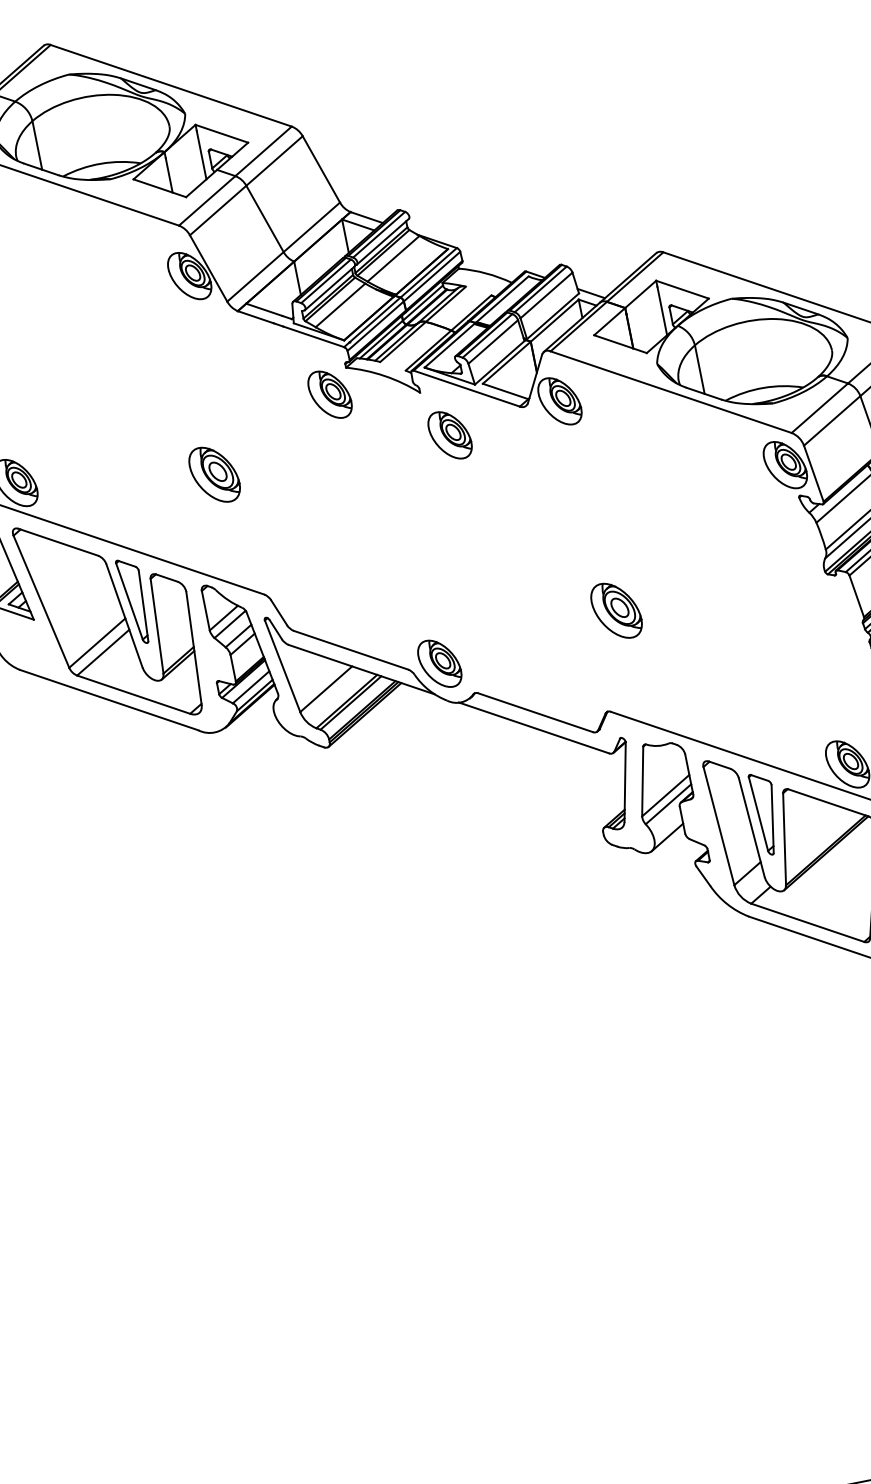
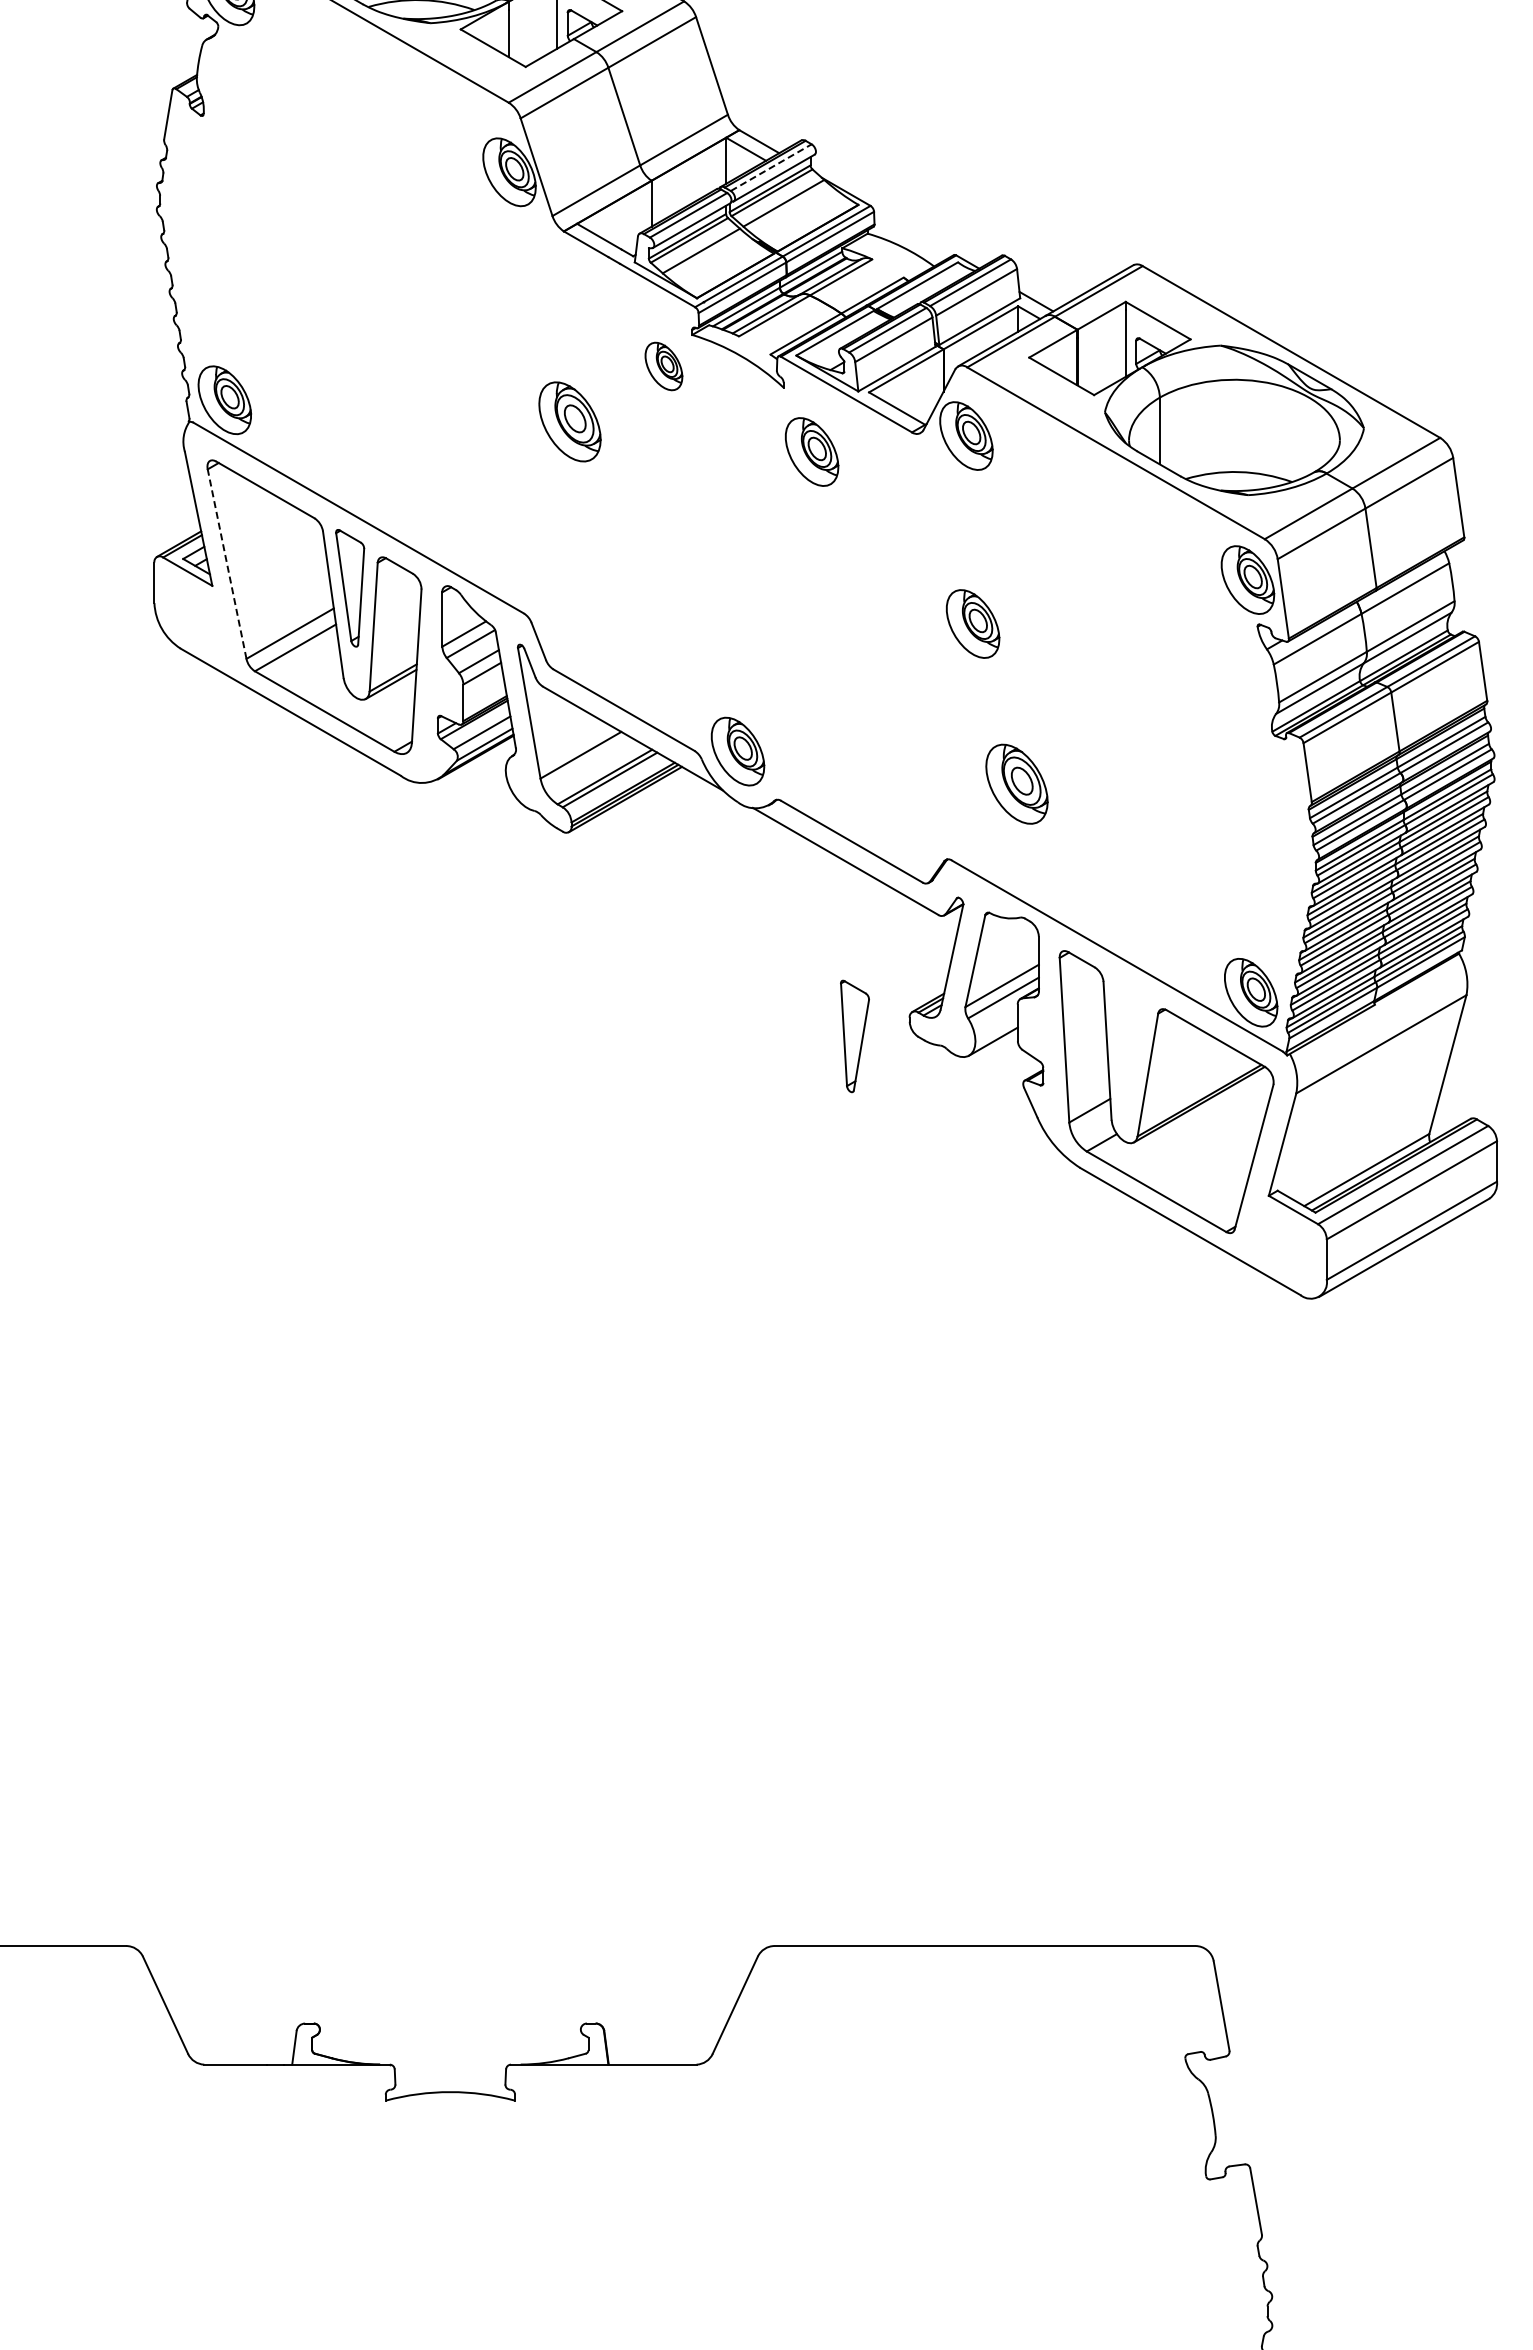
line: (379, 234) -> (771, 167), solid -> dashed
part: (329, 394) -> (663, 366), size x0.7
part: (214, 474) -> (569, 421), moved
part: (592, 536) -> (973, 623), added
line: (41, 601) -> (227, 564), solid -> dashed
part: (616, 610) -> (1016, 783), moved
part: (766, 813) -> (854, 1036), moved

